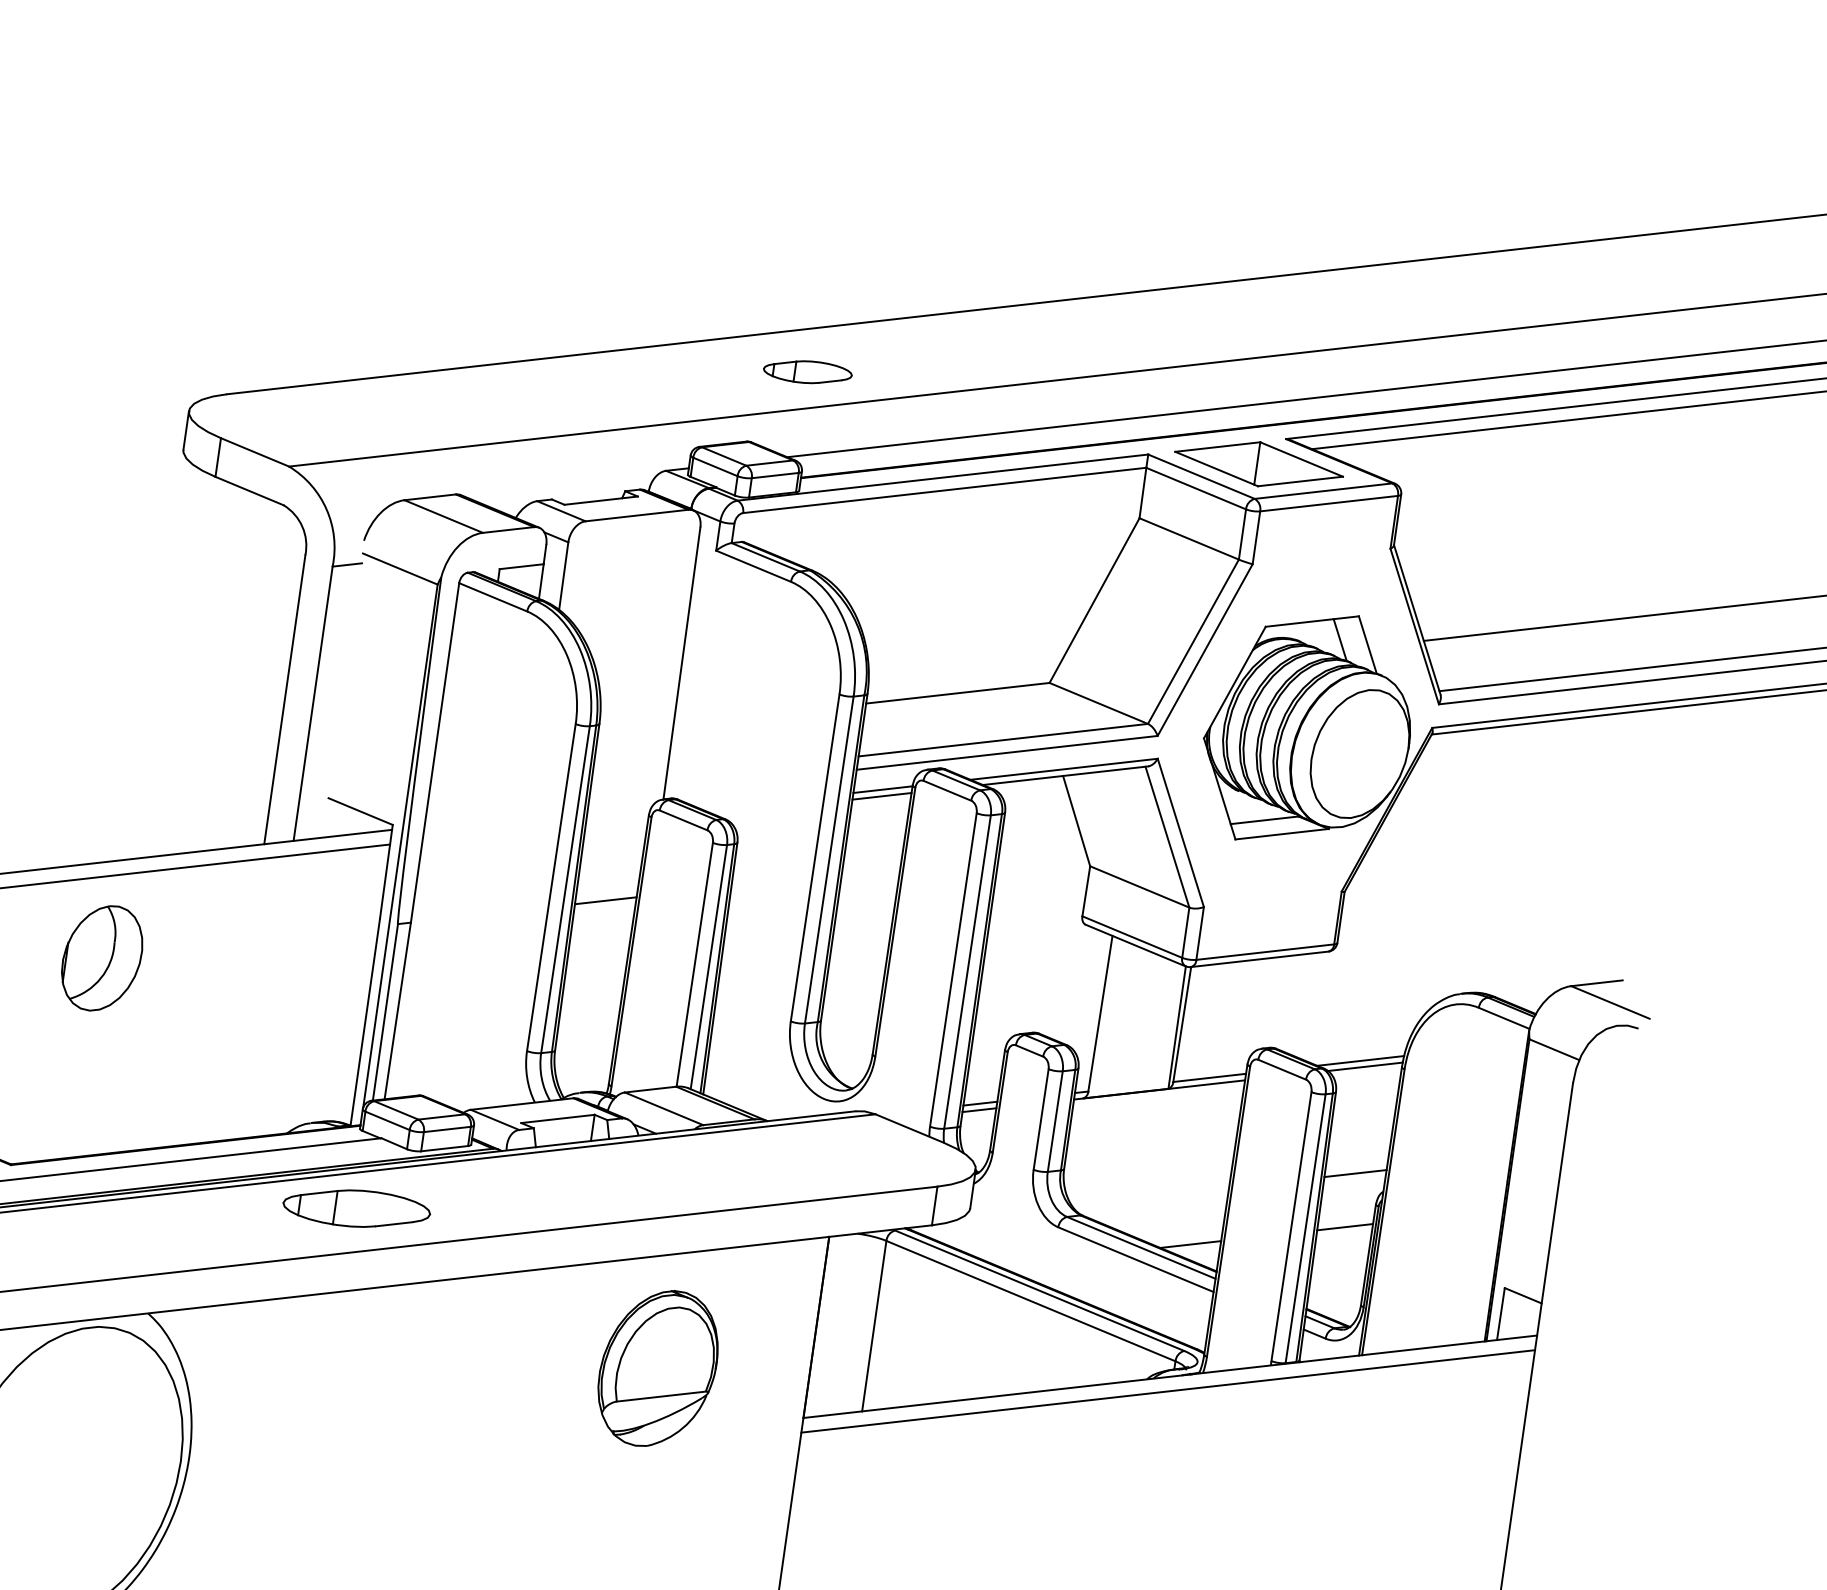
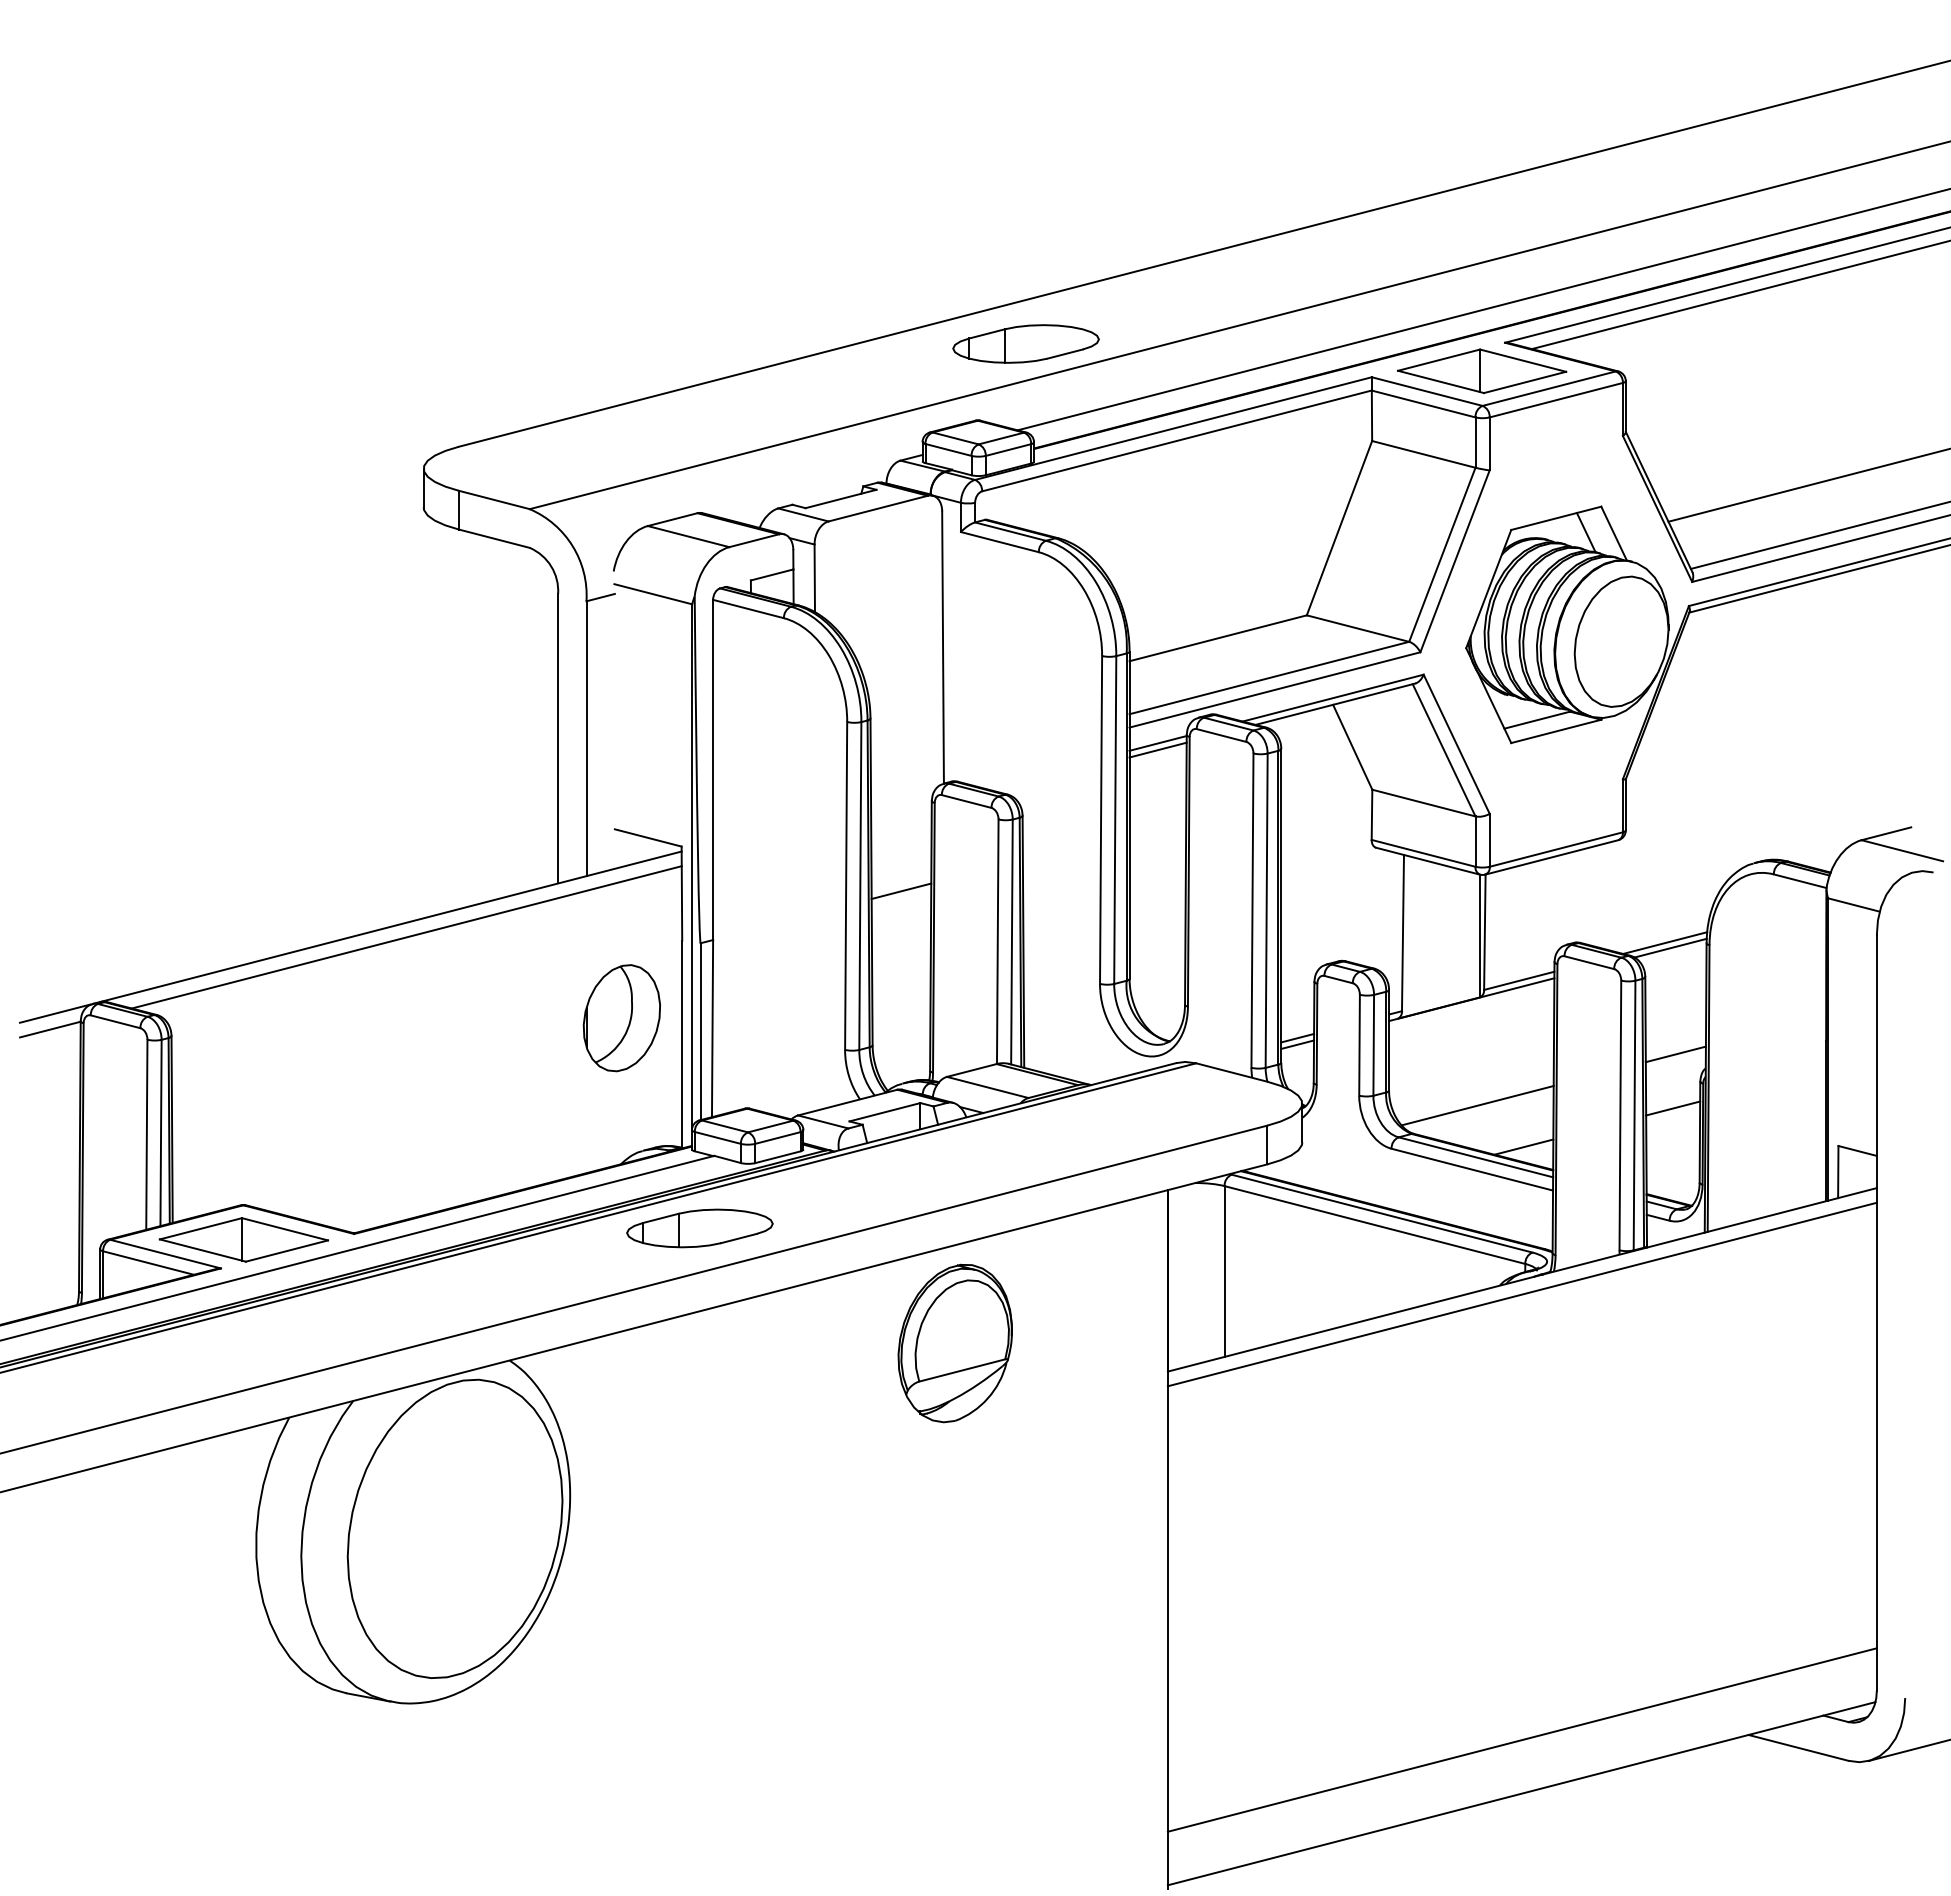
part: (807, 371) -> (1025, 343), size x1.67
part: (101, 958) -> (621, 1018), moved
line: (1150, 1196) -> (1477, 1105), added
part: (657, 1368) -> (954, 1343), moved

